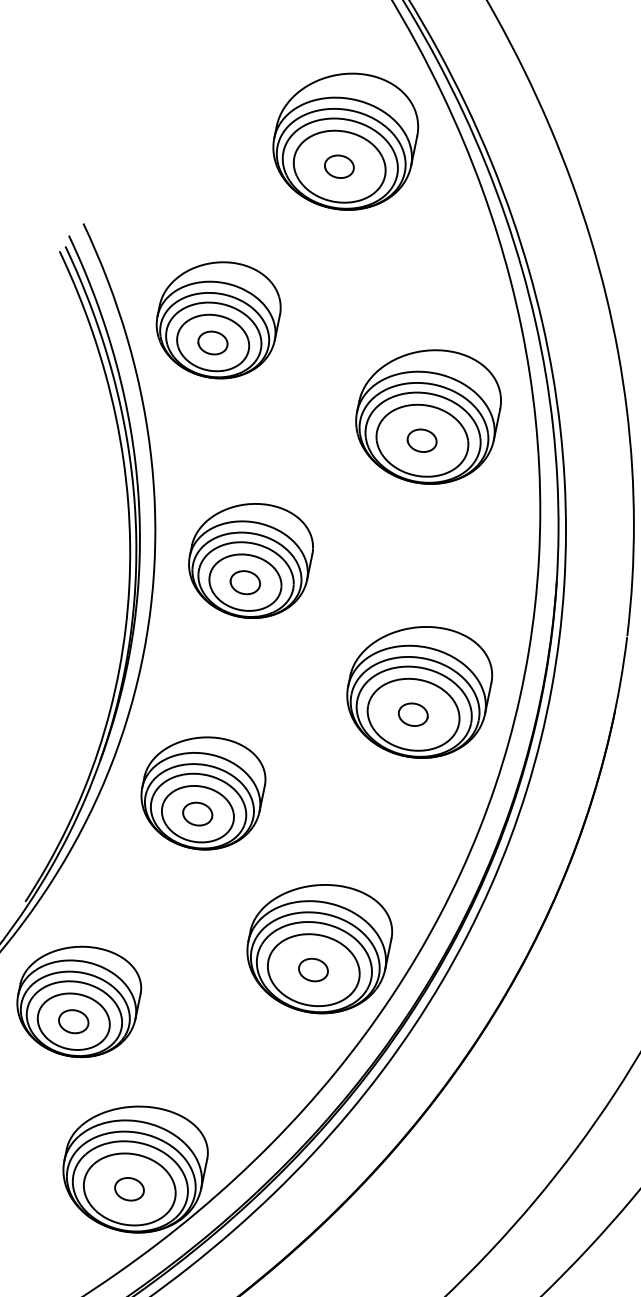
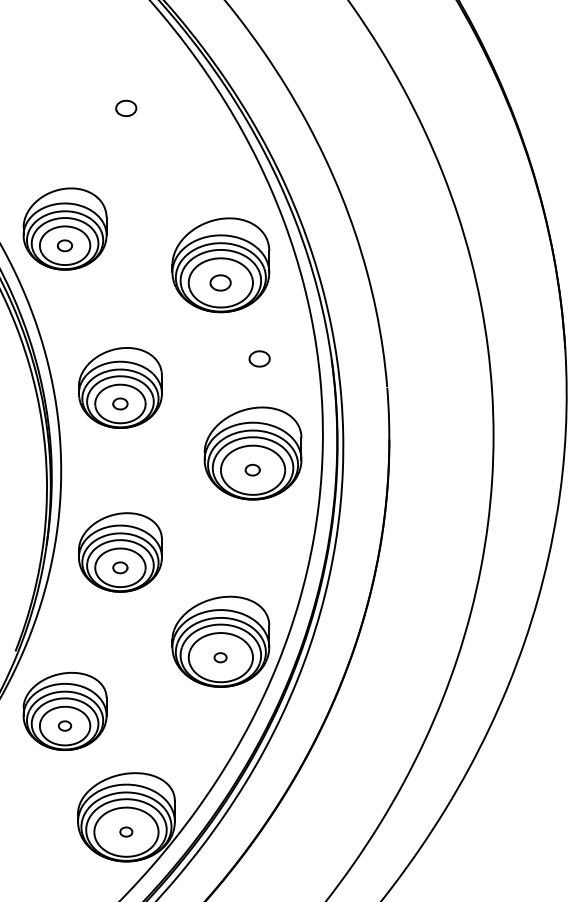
part: (345, 140) -> (126, 89), removed
part: (212, 342) -> (64, 245), size x0.7
part: (455, 558) -> (259, 358), added
part: (245, 582) -> (120, 403), size x0.7
part: (413, 713) -> (252, 469), size x0.7
part: (198, 813) -> (120, 567), size x0.7
part: (313, 969) -> (220, 657), size x0.6
part: (73, 1020) -> (64, 725), size x0.6
part: (130, 1188) -> (126, 831), size x0.6

